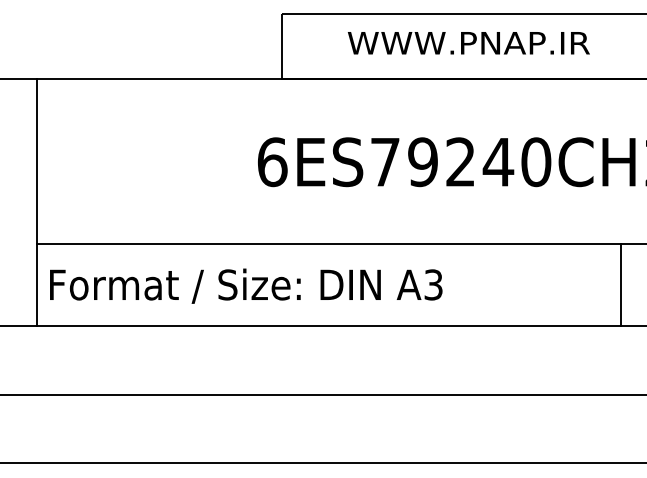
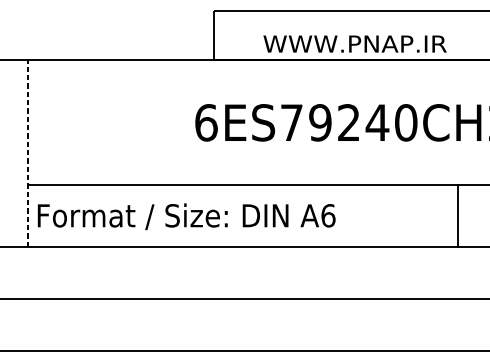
text: (468, 43) -> (354, 44), moved
line: (37, 202) -> (28, 153), solid -> dashed
text: (433, 284) -> (328, 215), A3 -> A6
line: (620, 284) -> (457, 215), moved

